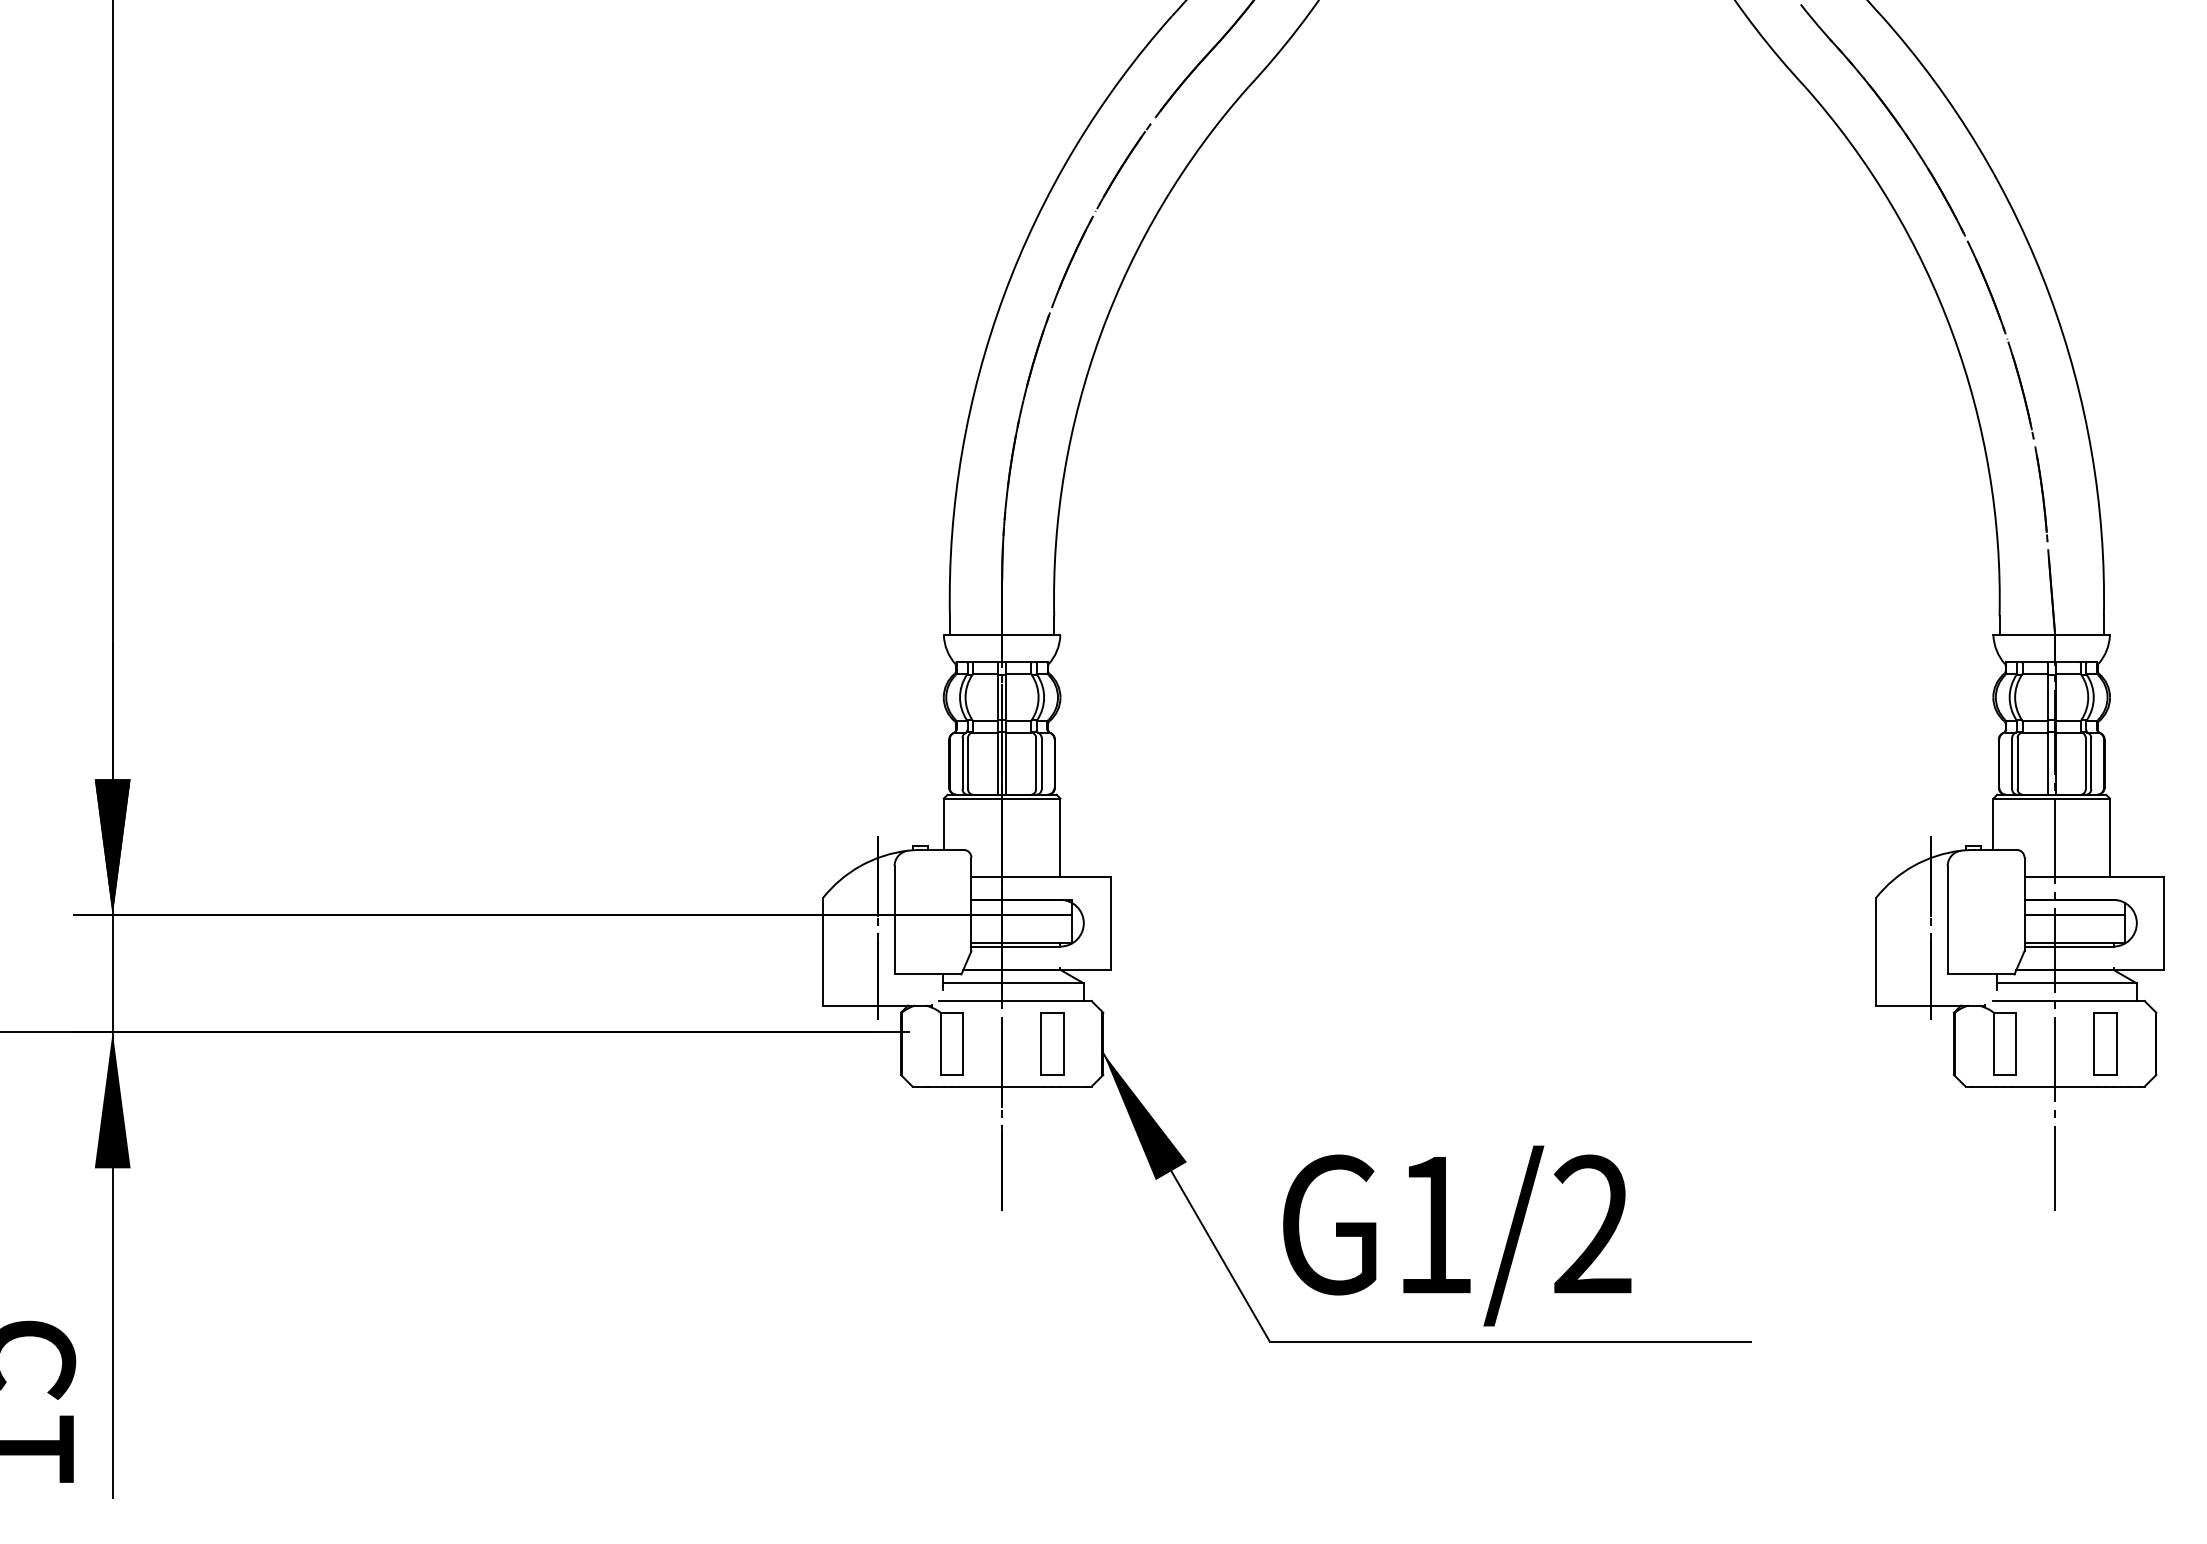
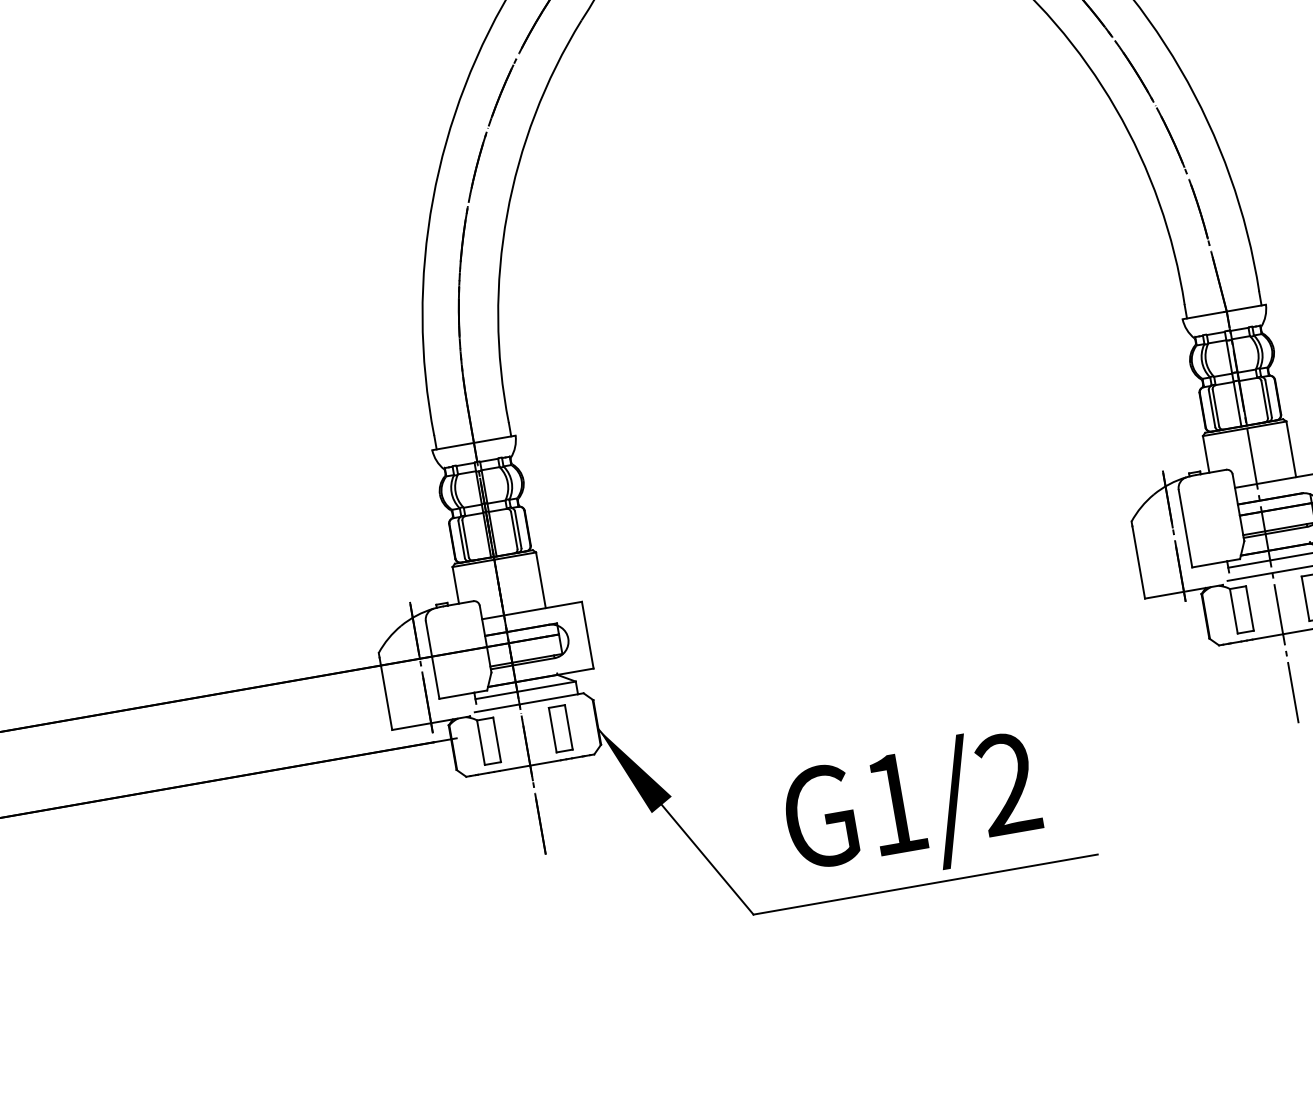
text: (1457, 1235) -> (913, 808), moved

